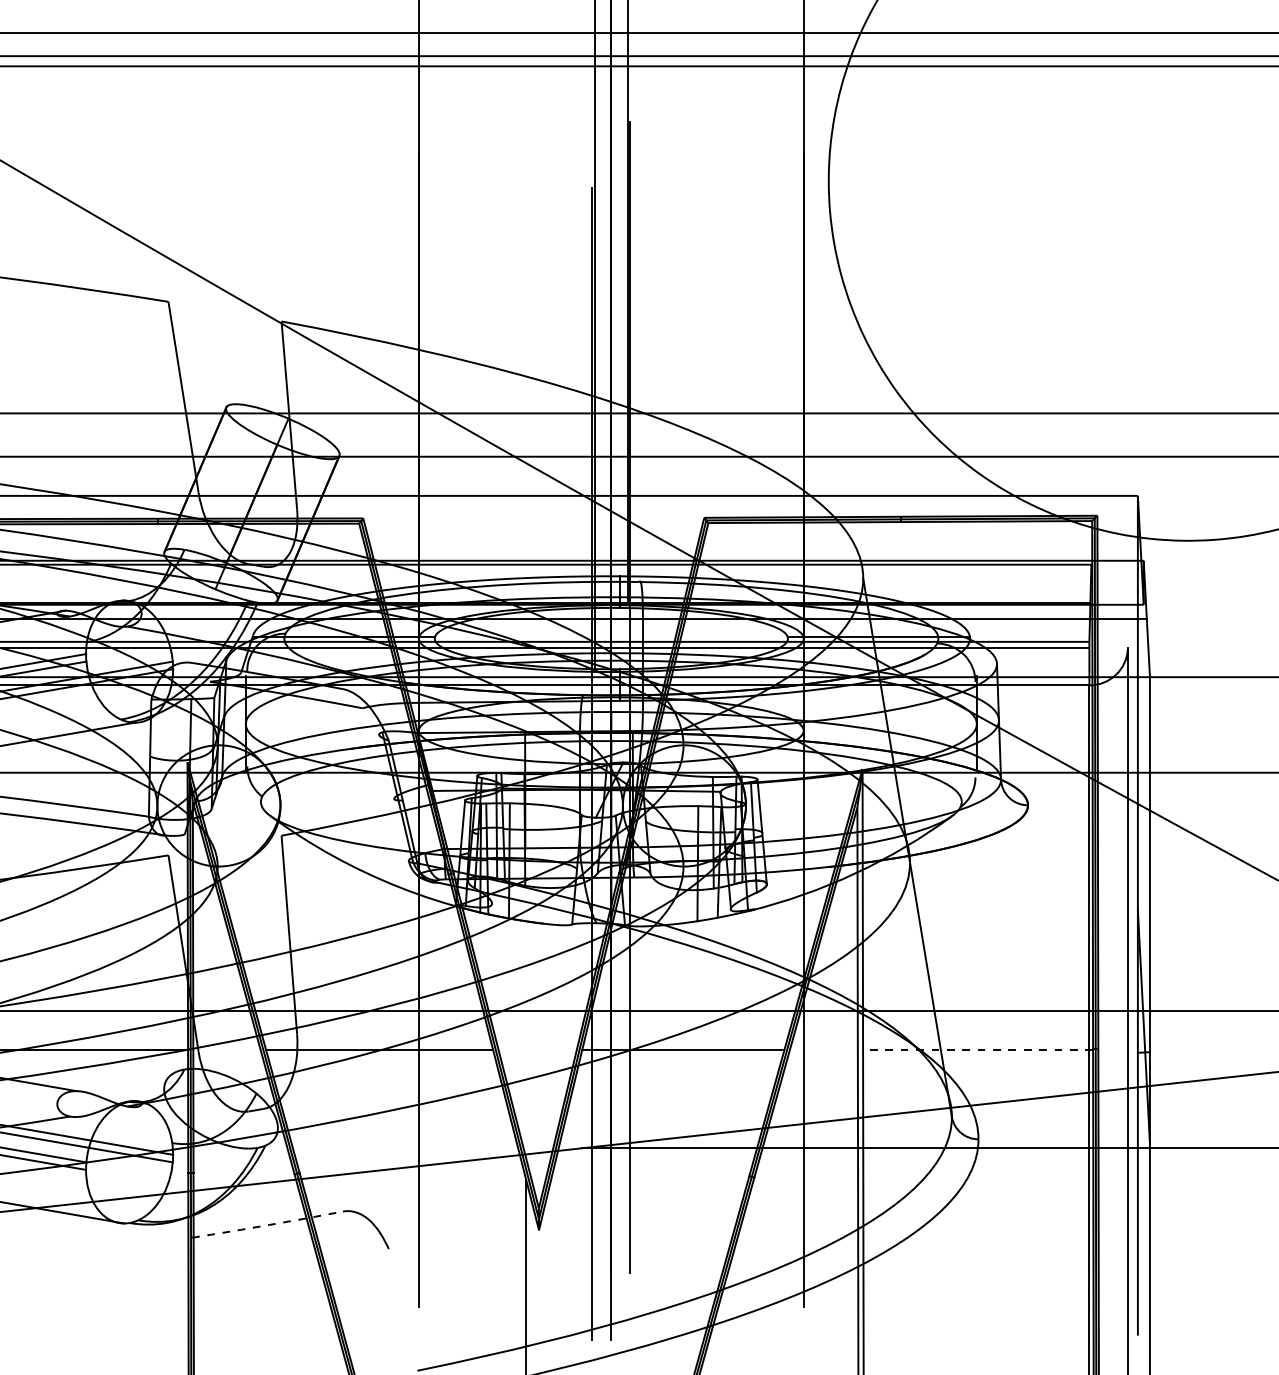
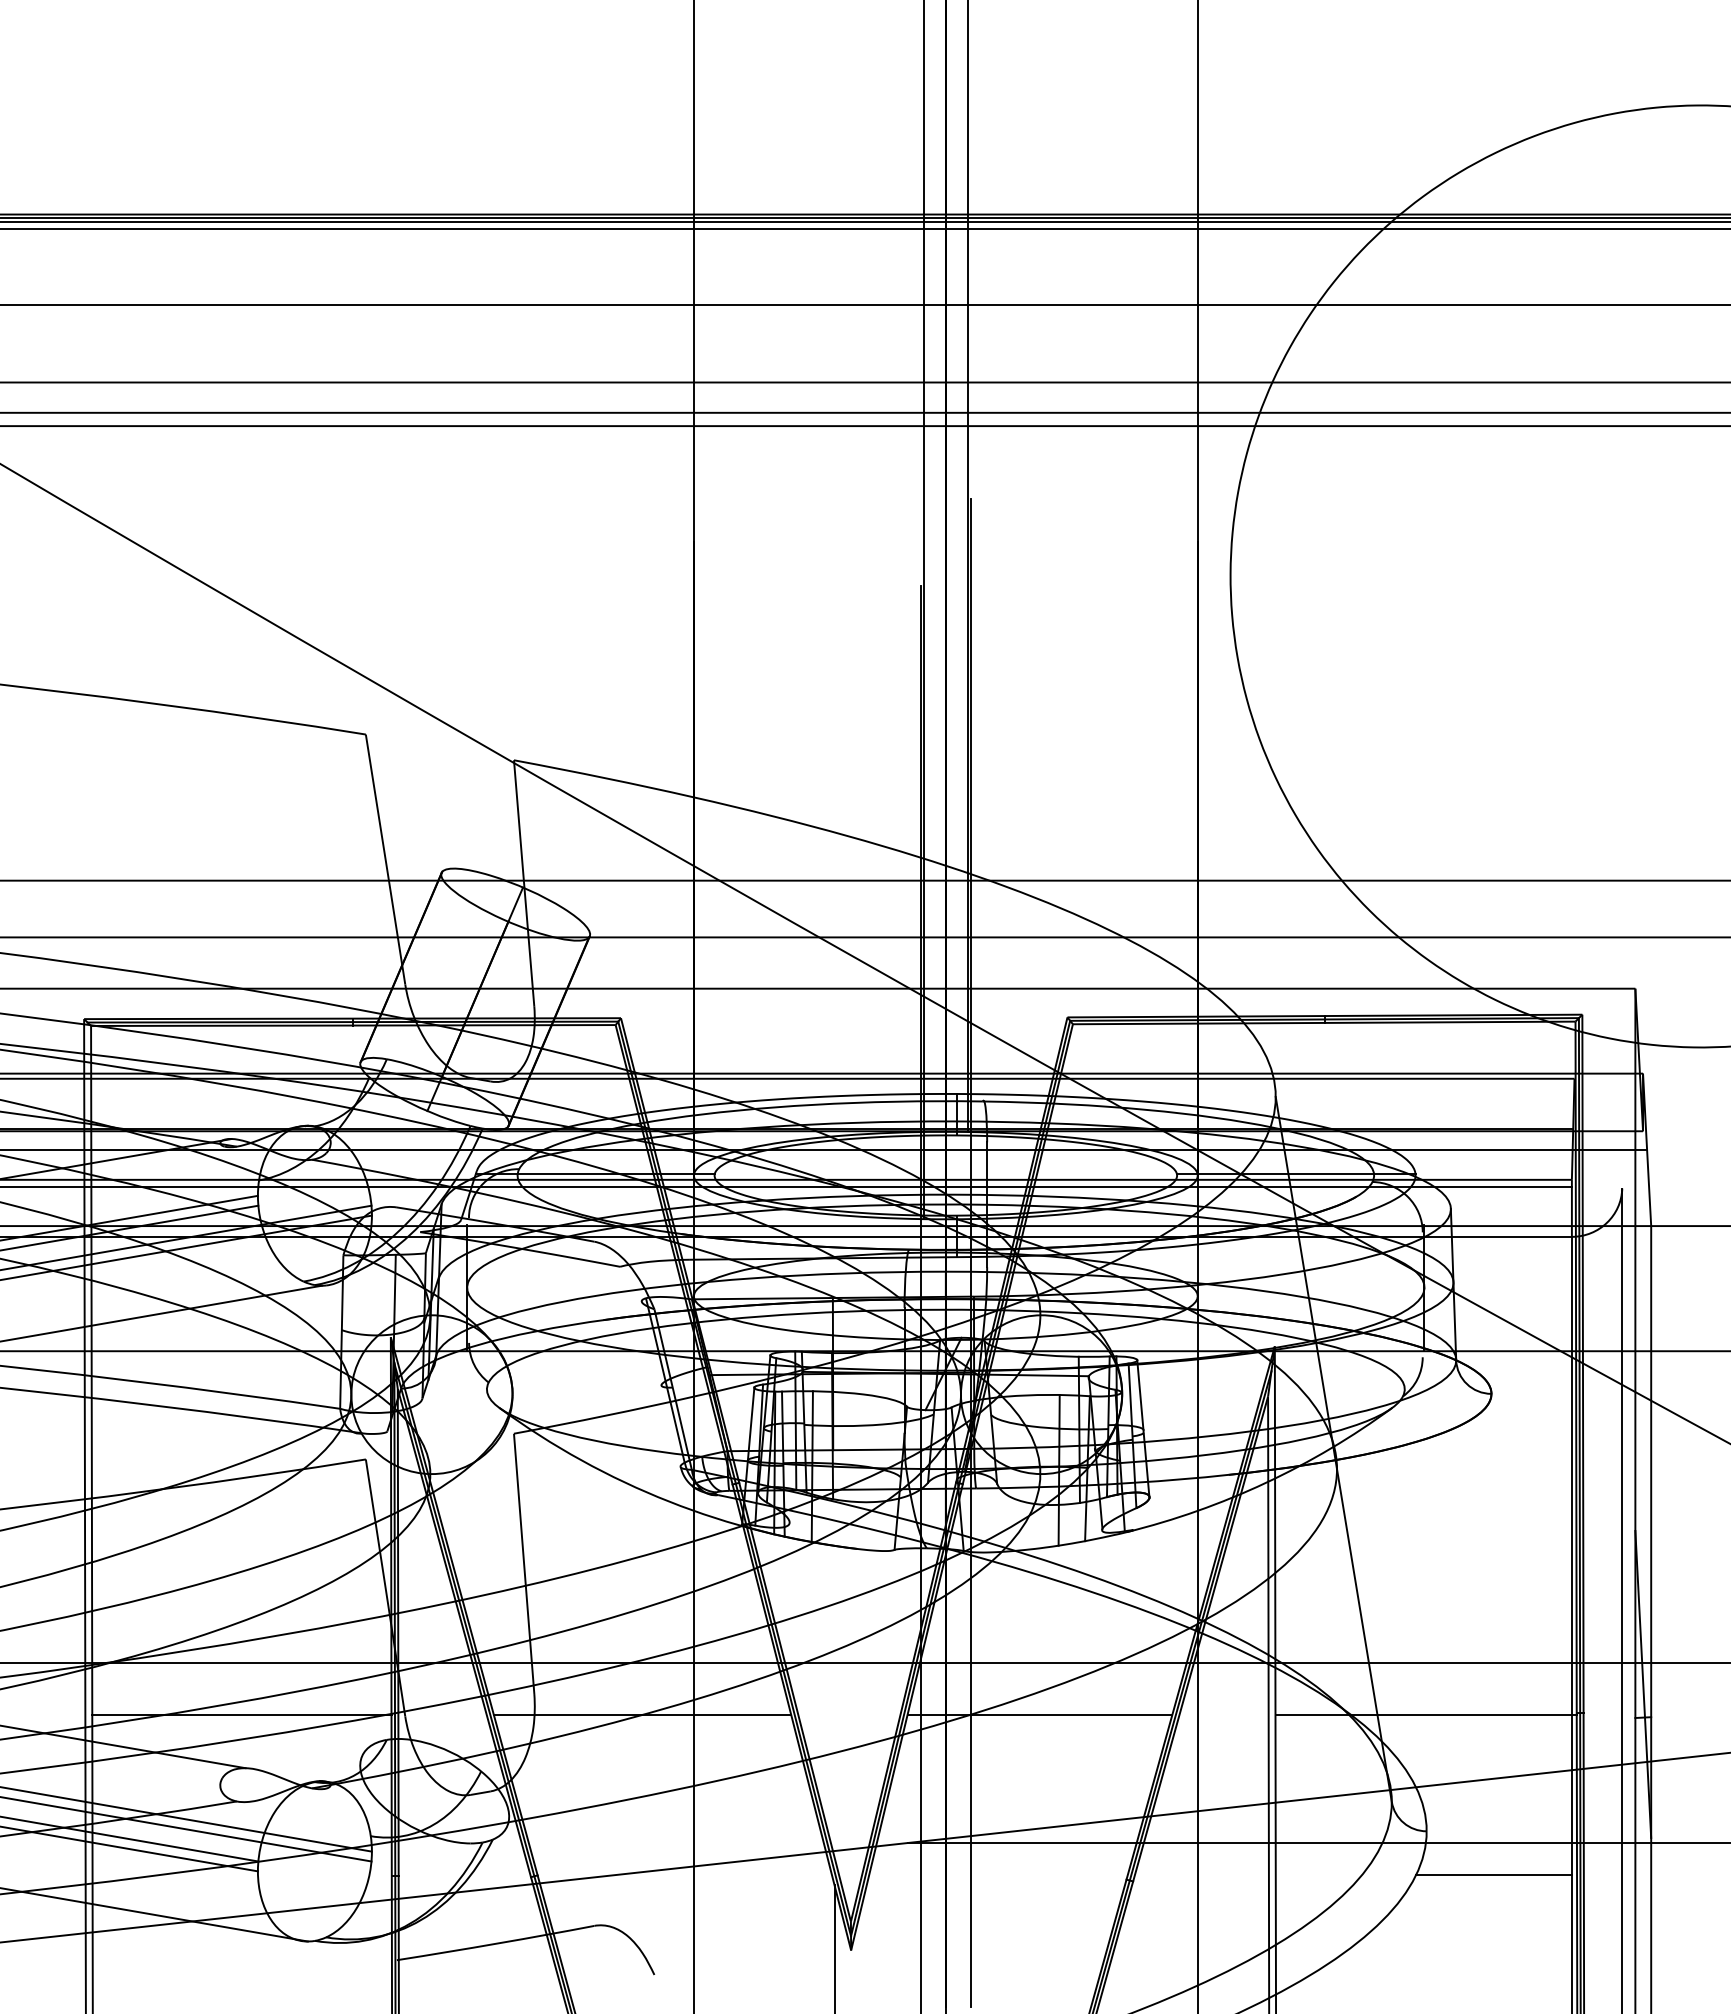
line: (978, 1050) -> (1426, 1714), dashed -> solid
line: (1029, 1172) -> (1493, 1874), added
arc: (268, 1224) -> (496, 1943), dashed -> solid

